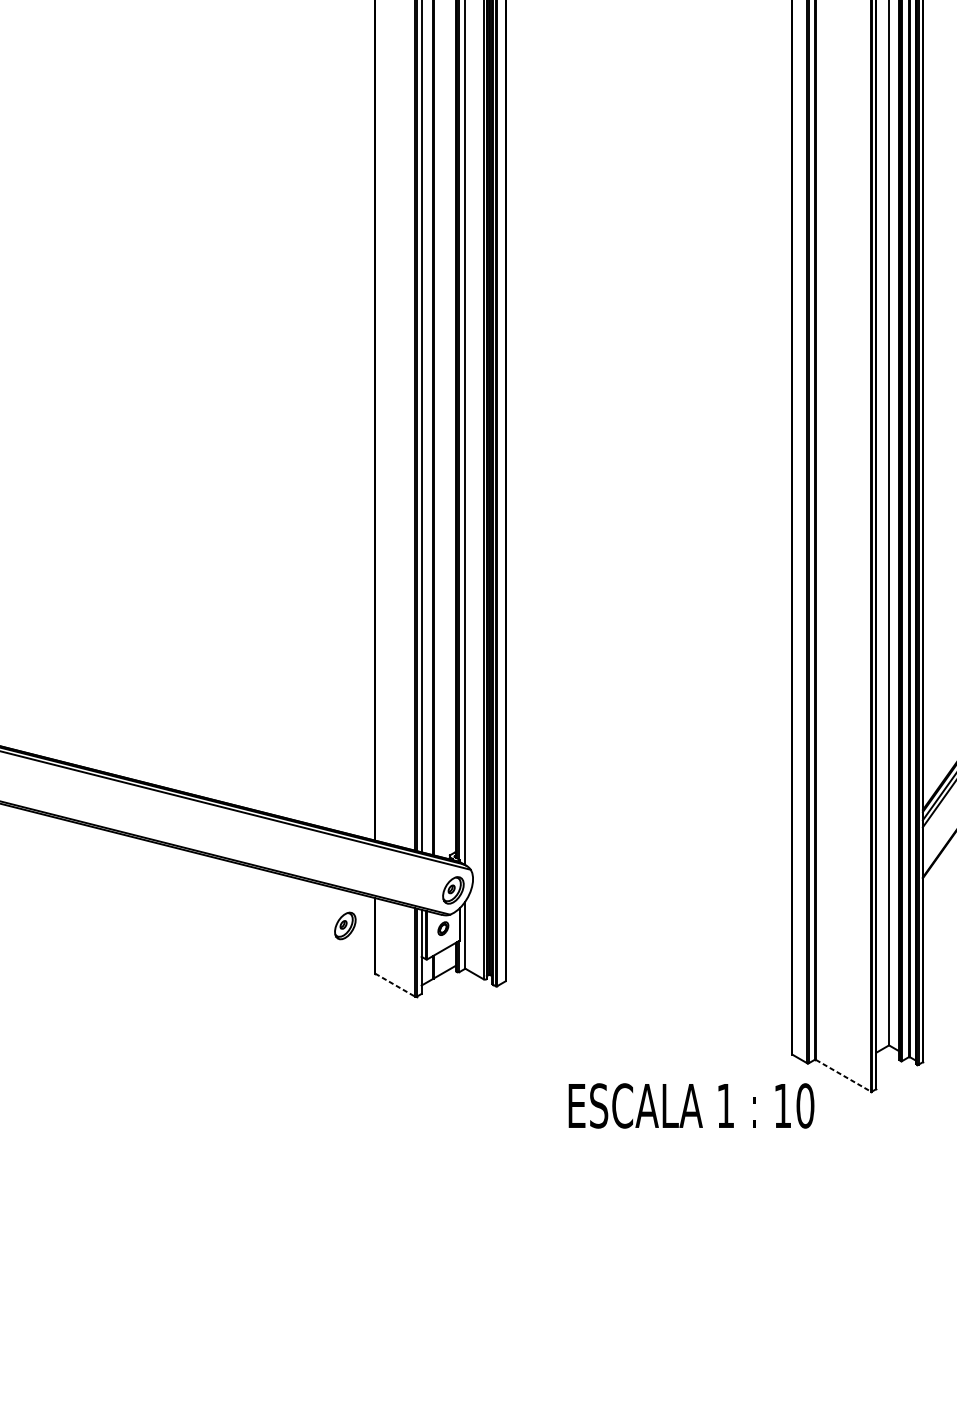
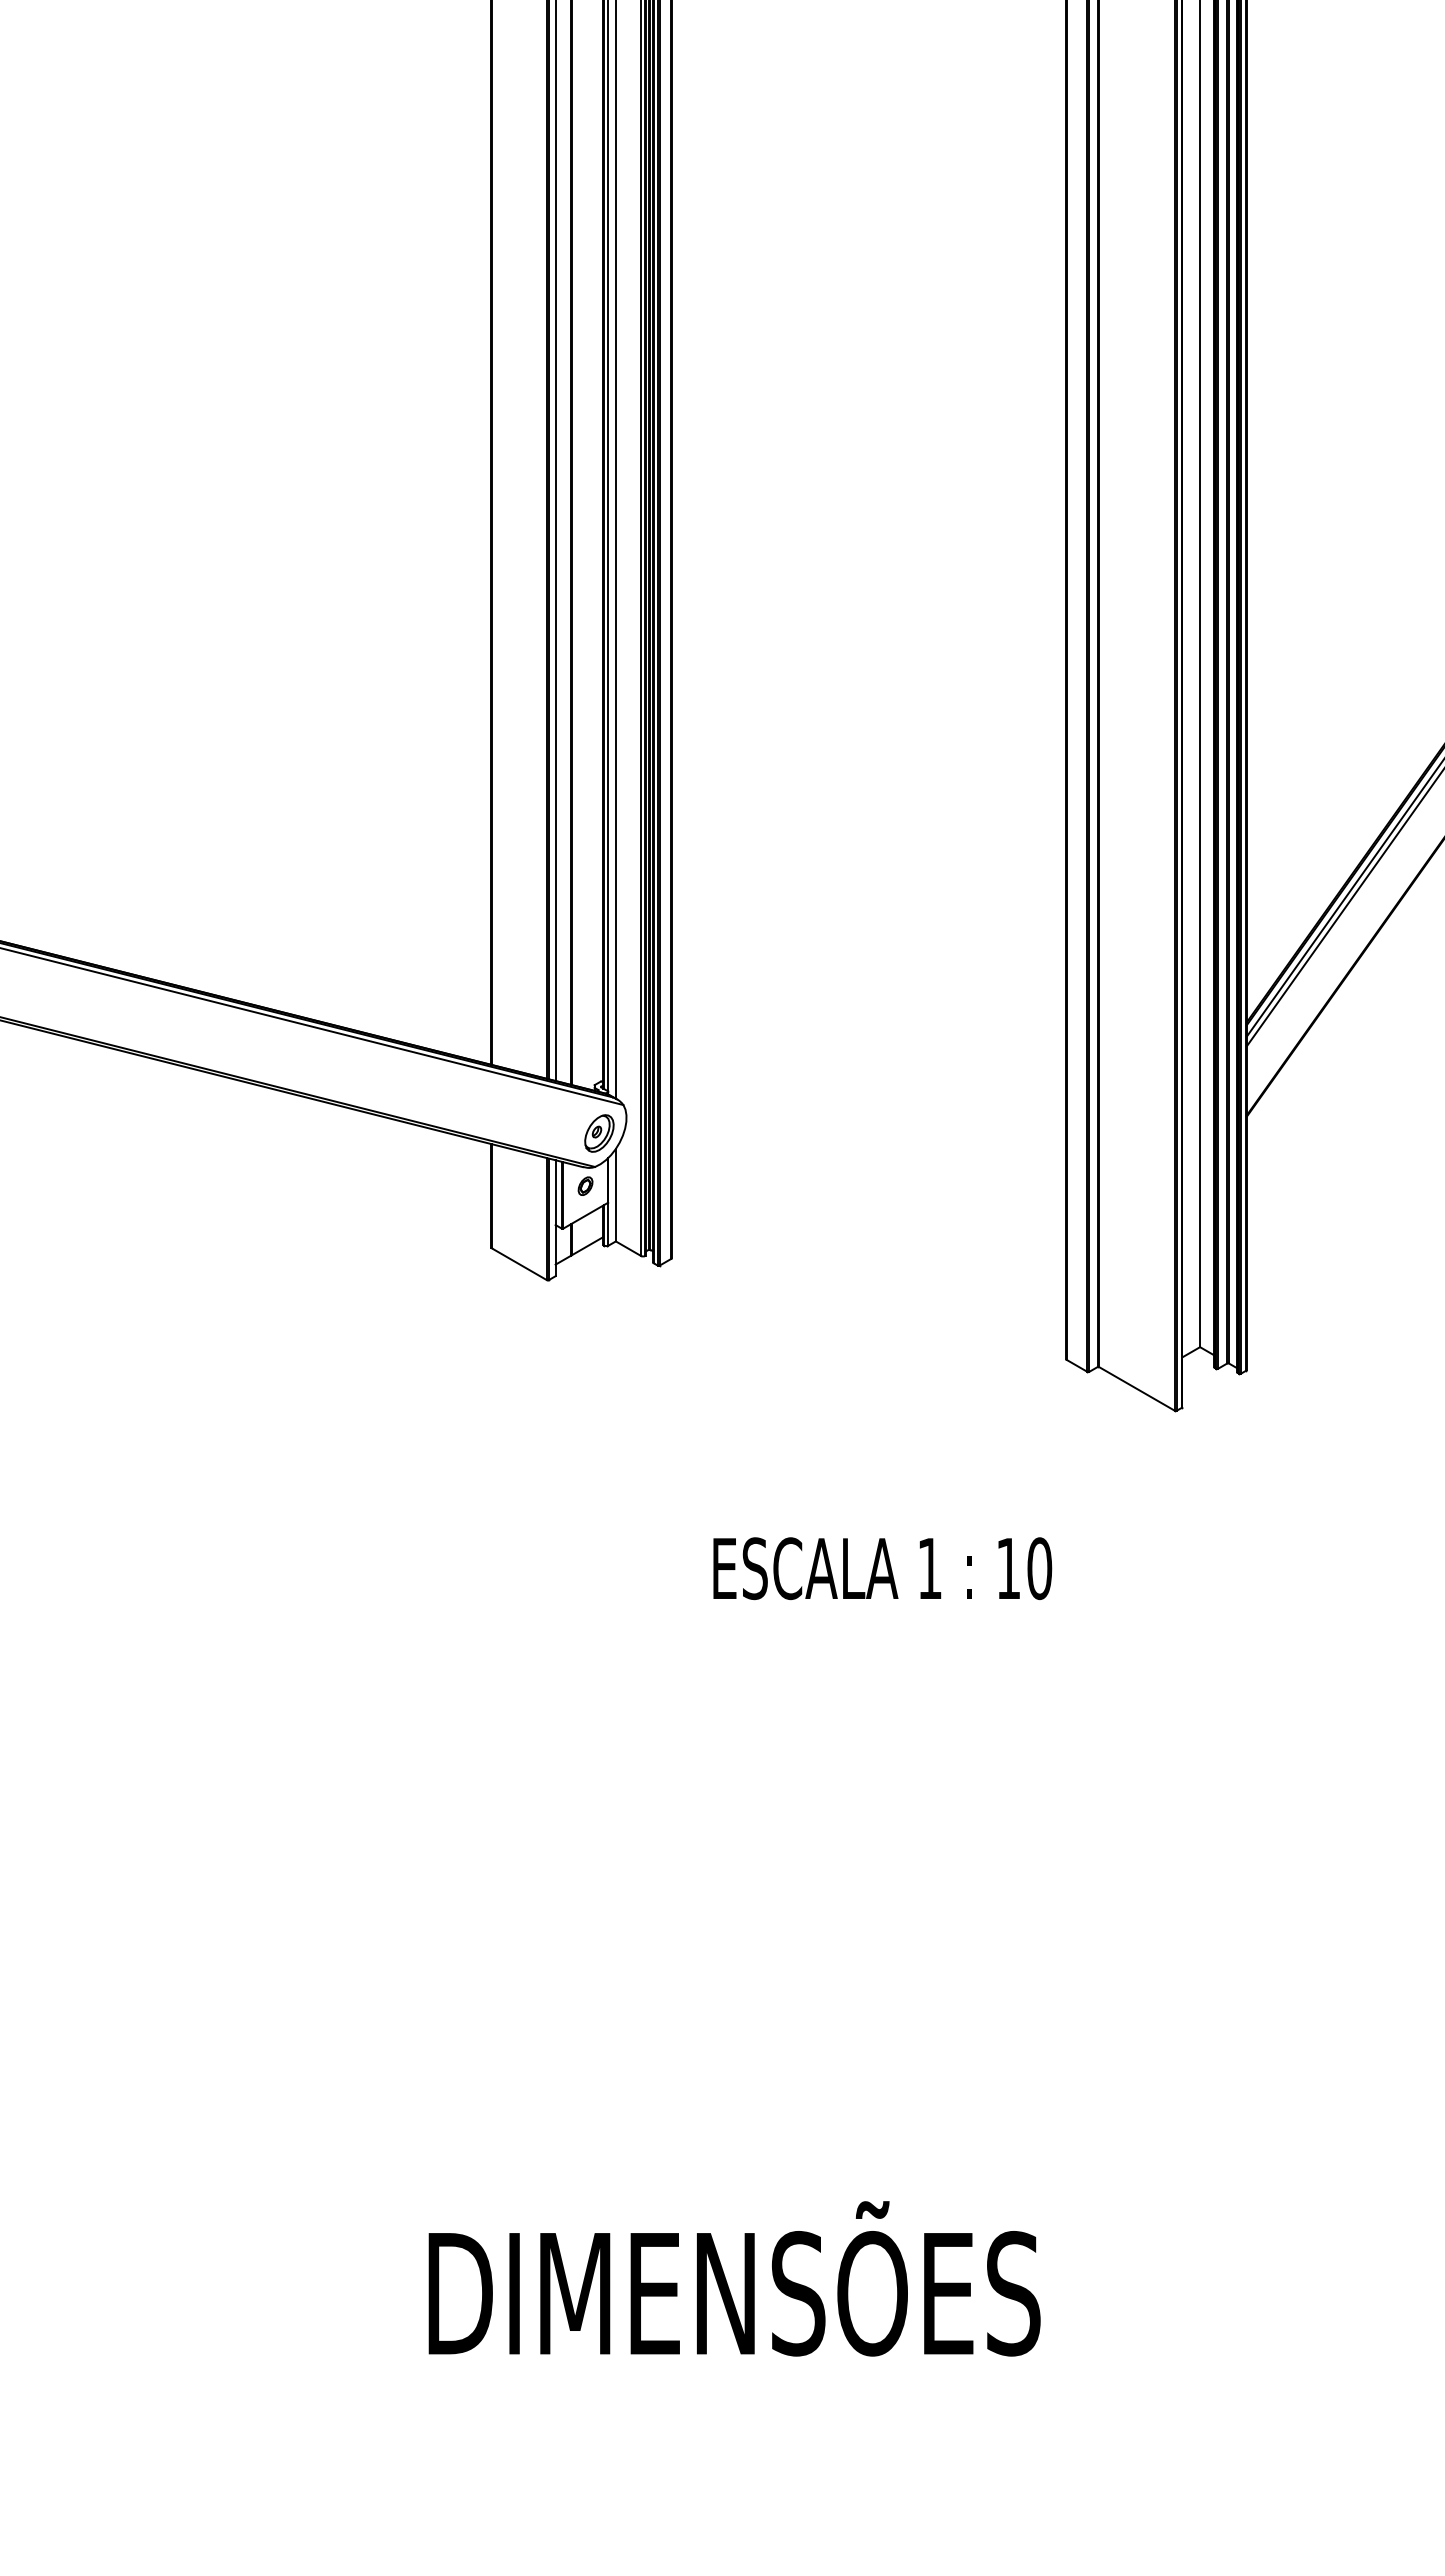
part: (345, 925) -> (450, 1182), removed
line: (395, 985) -> (519, 1264), dashed -> solid
line: (843, 1075) -> (1137, 1388), dashed -> solid
text: (691, 1105) -> (882, 1568), moved

